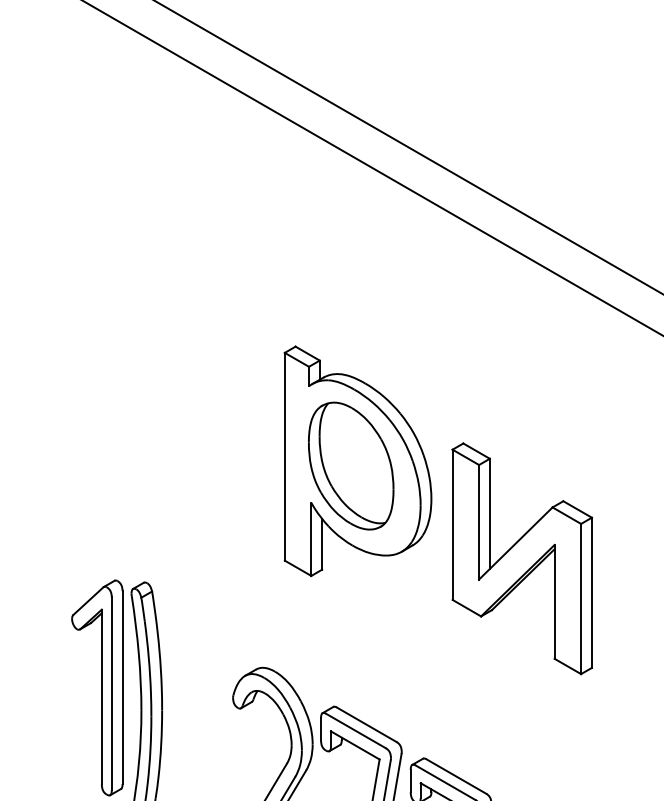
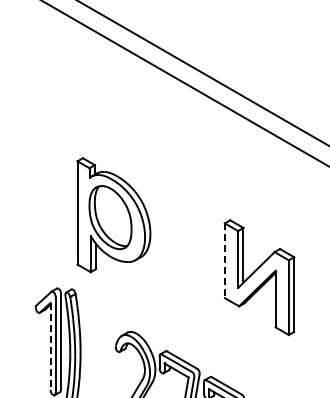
part: (357, 461) -> (113, 215), moved
line: (451, 526) -> (224, 261), solid -> dashed
line: (101, 697) -> (50, 346), solid -> dashed

